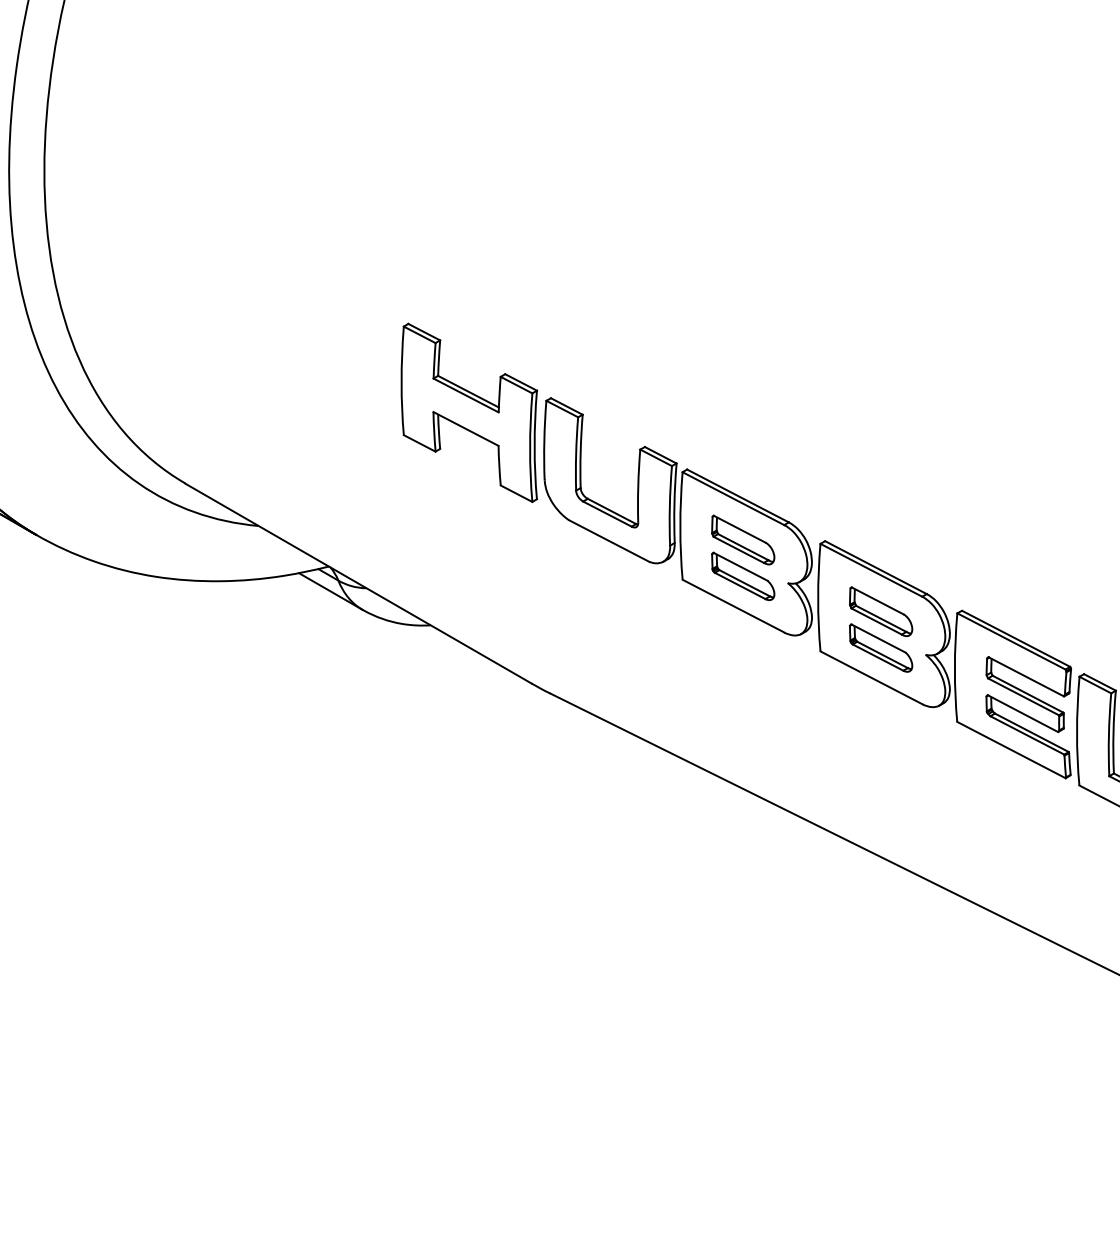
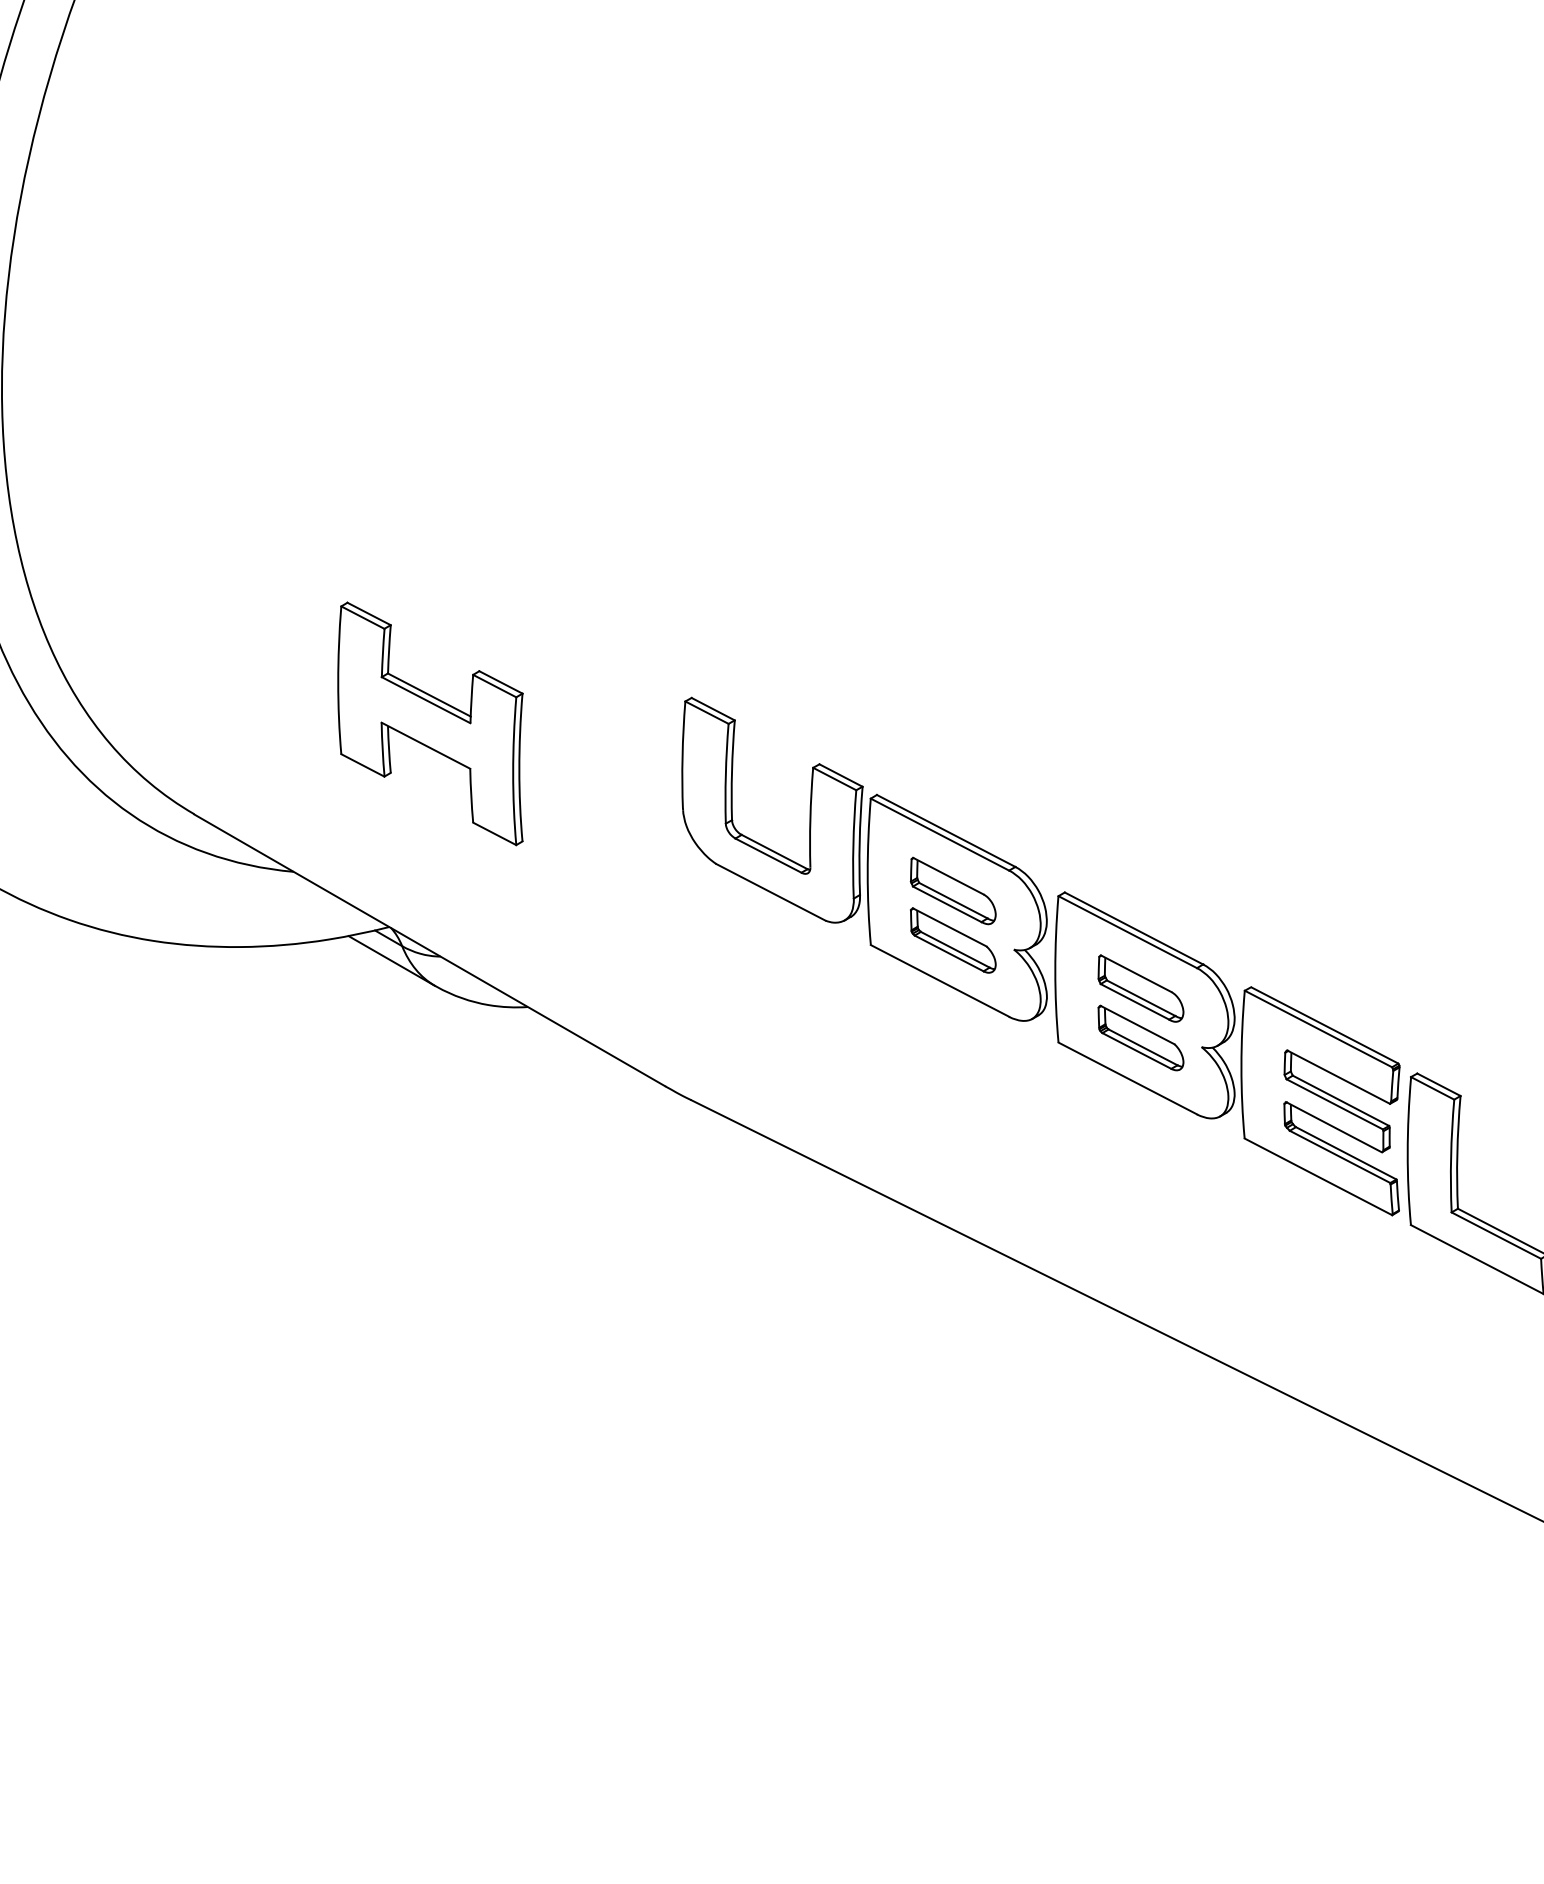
part: (469, 412) -> (430, 723), moved

